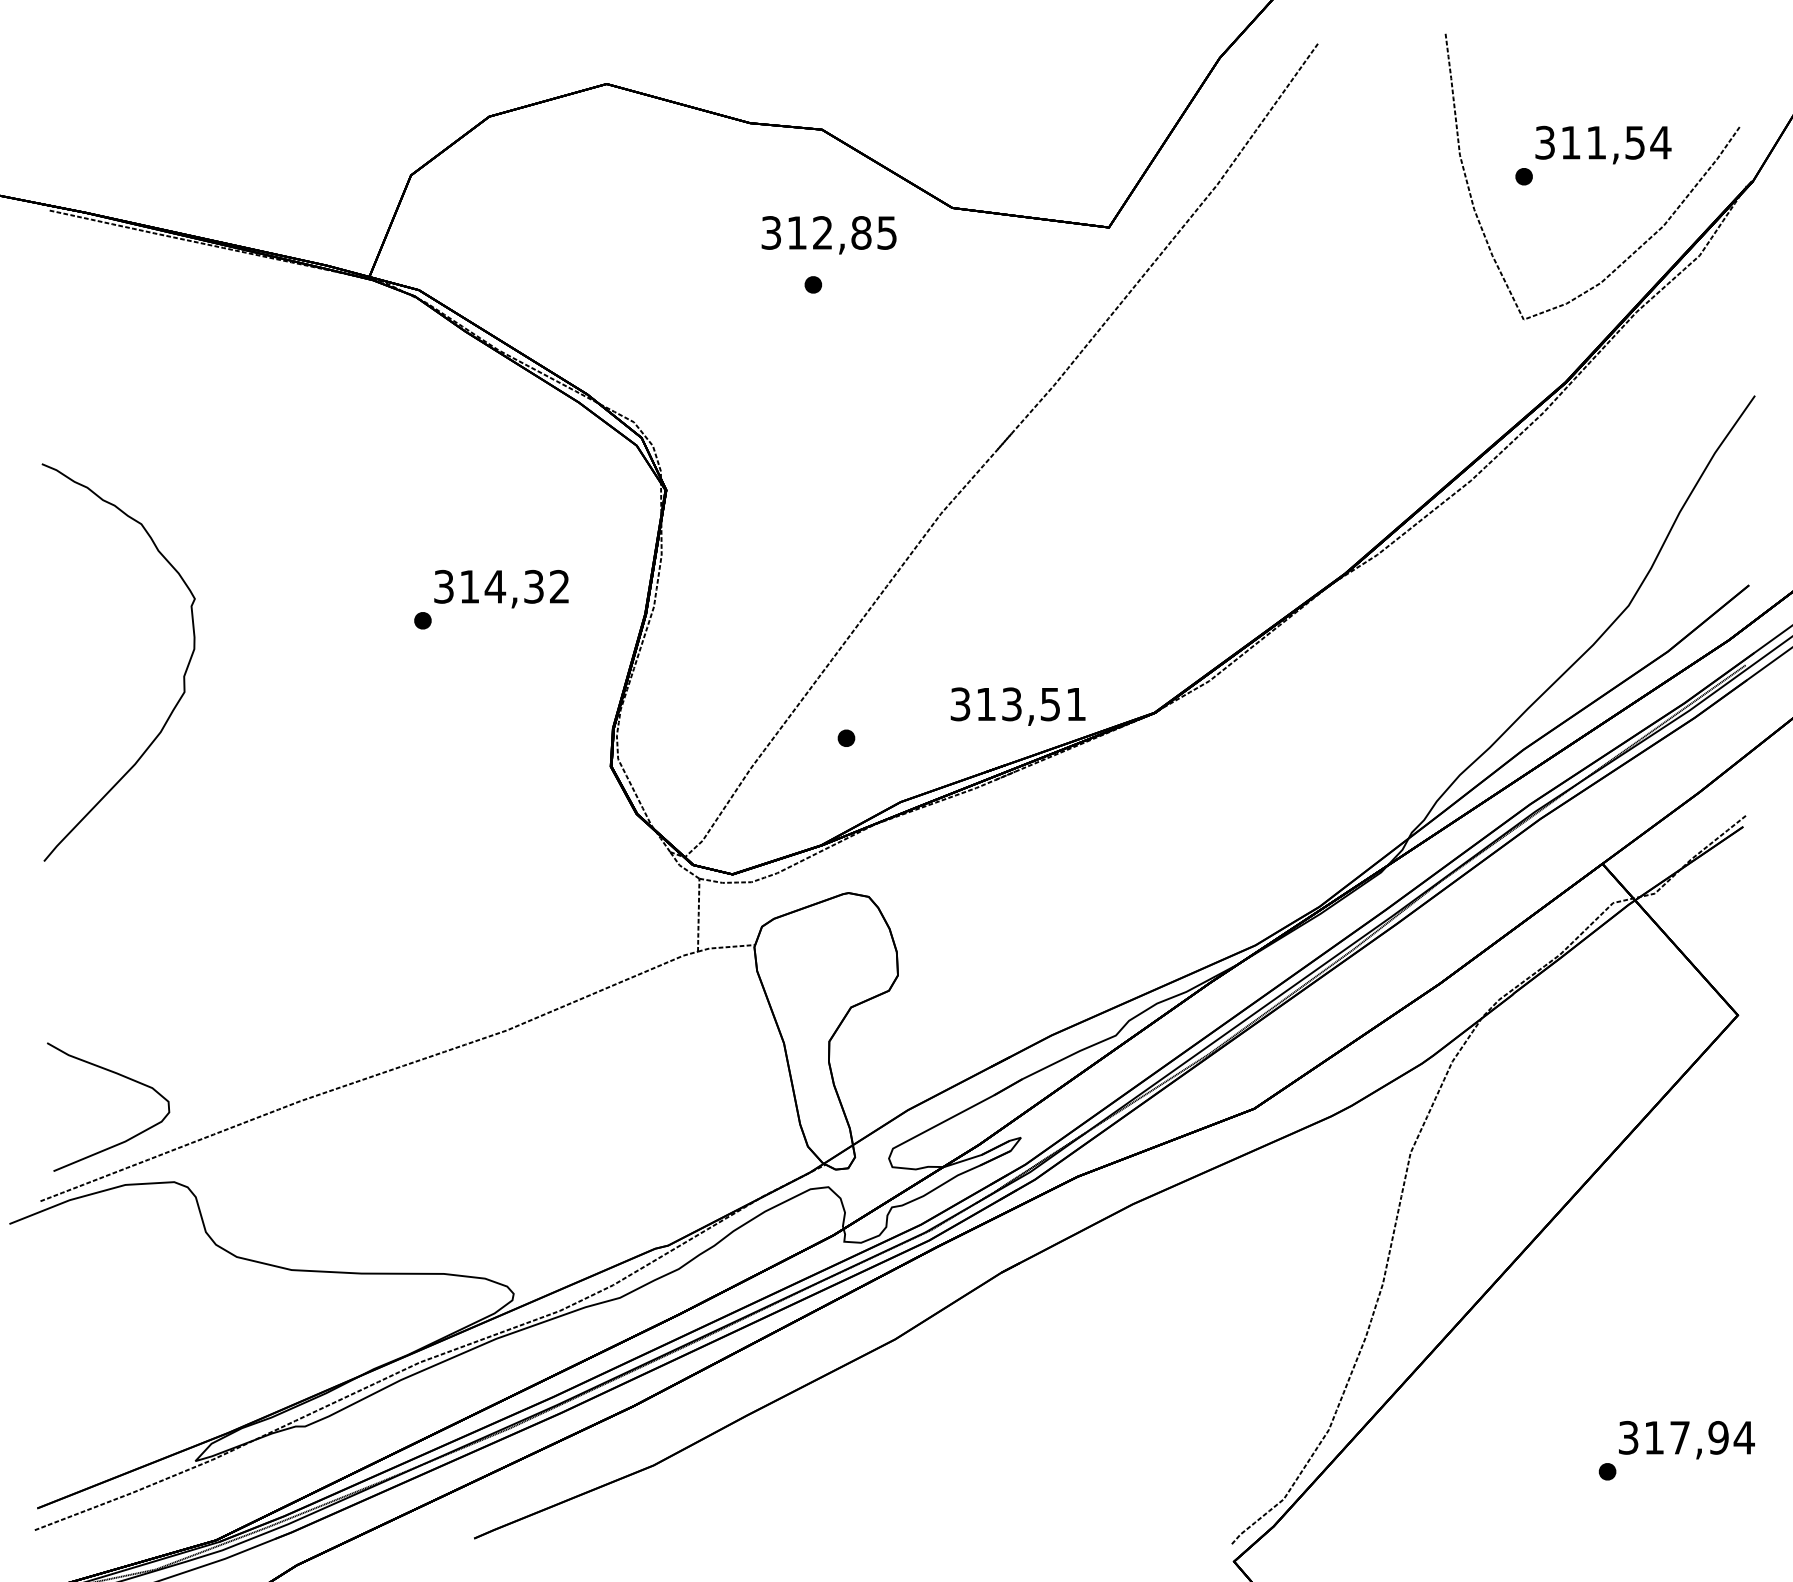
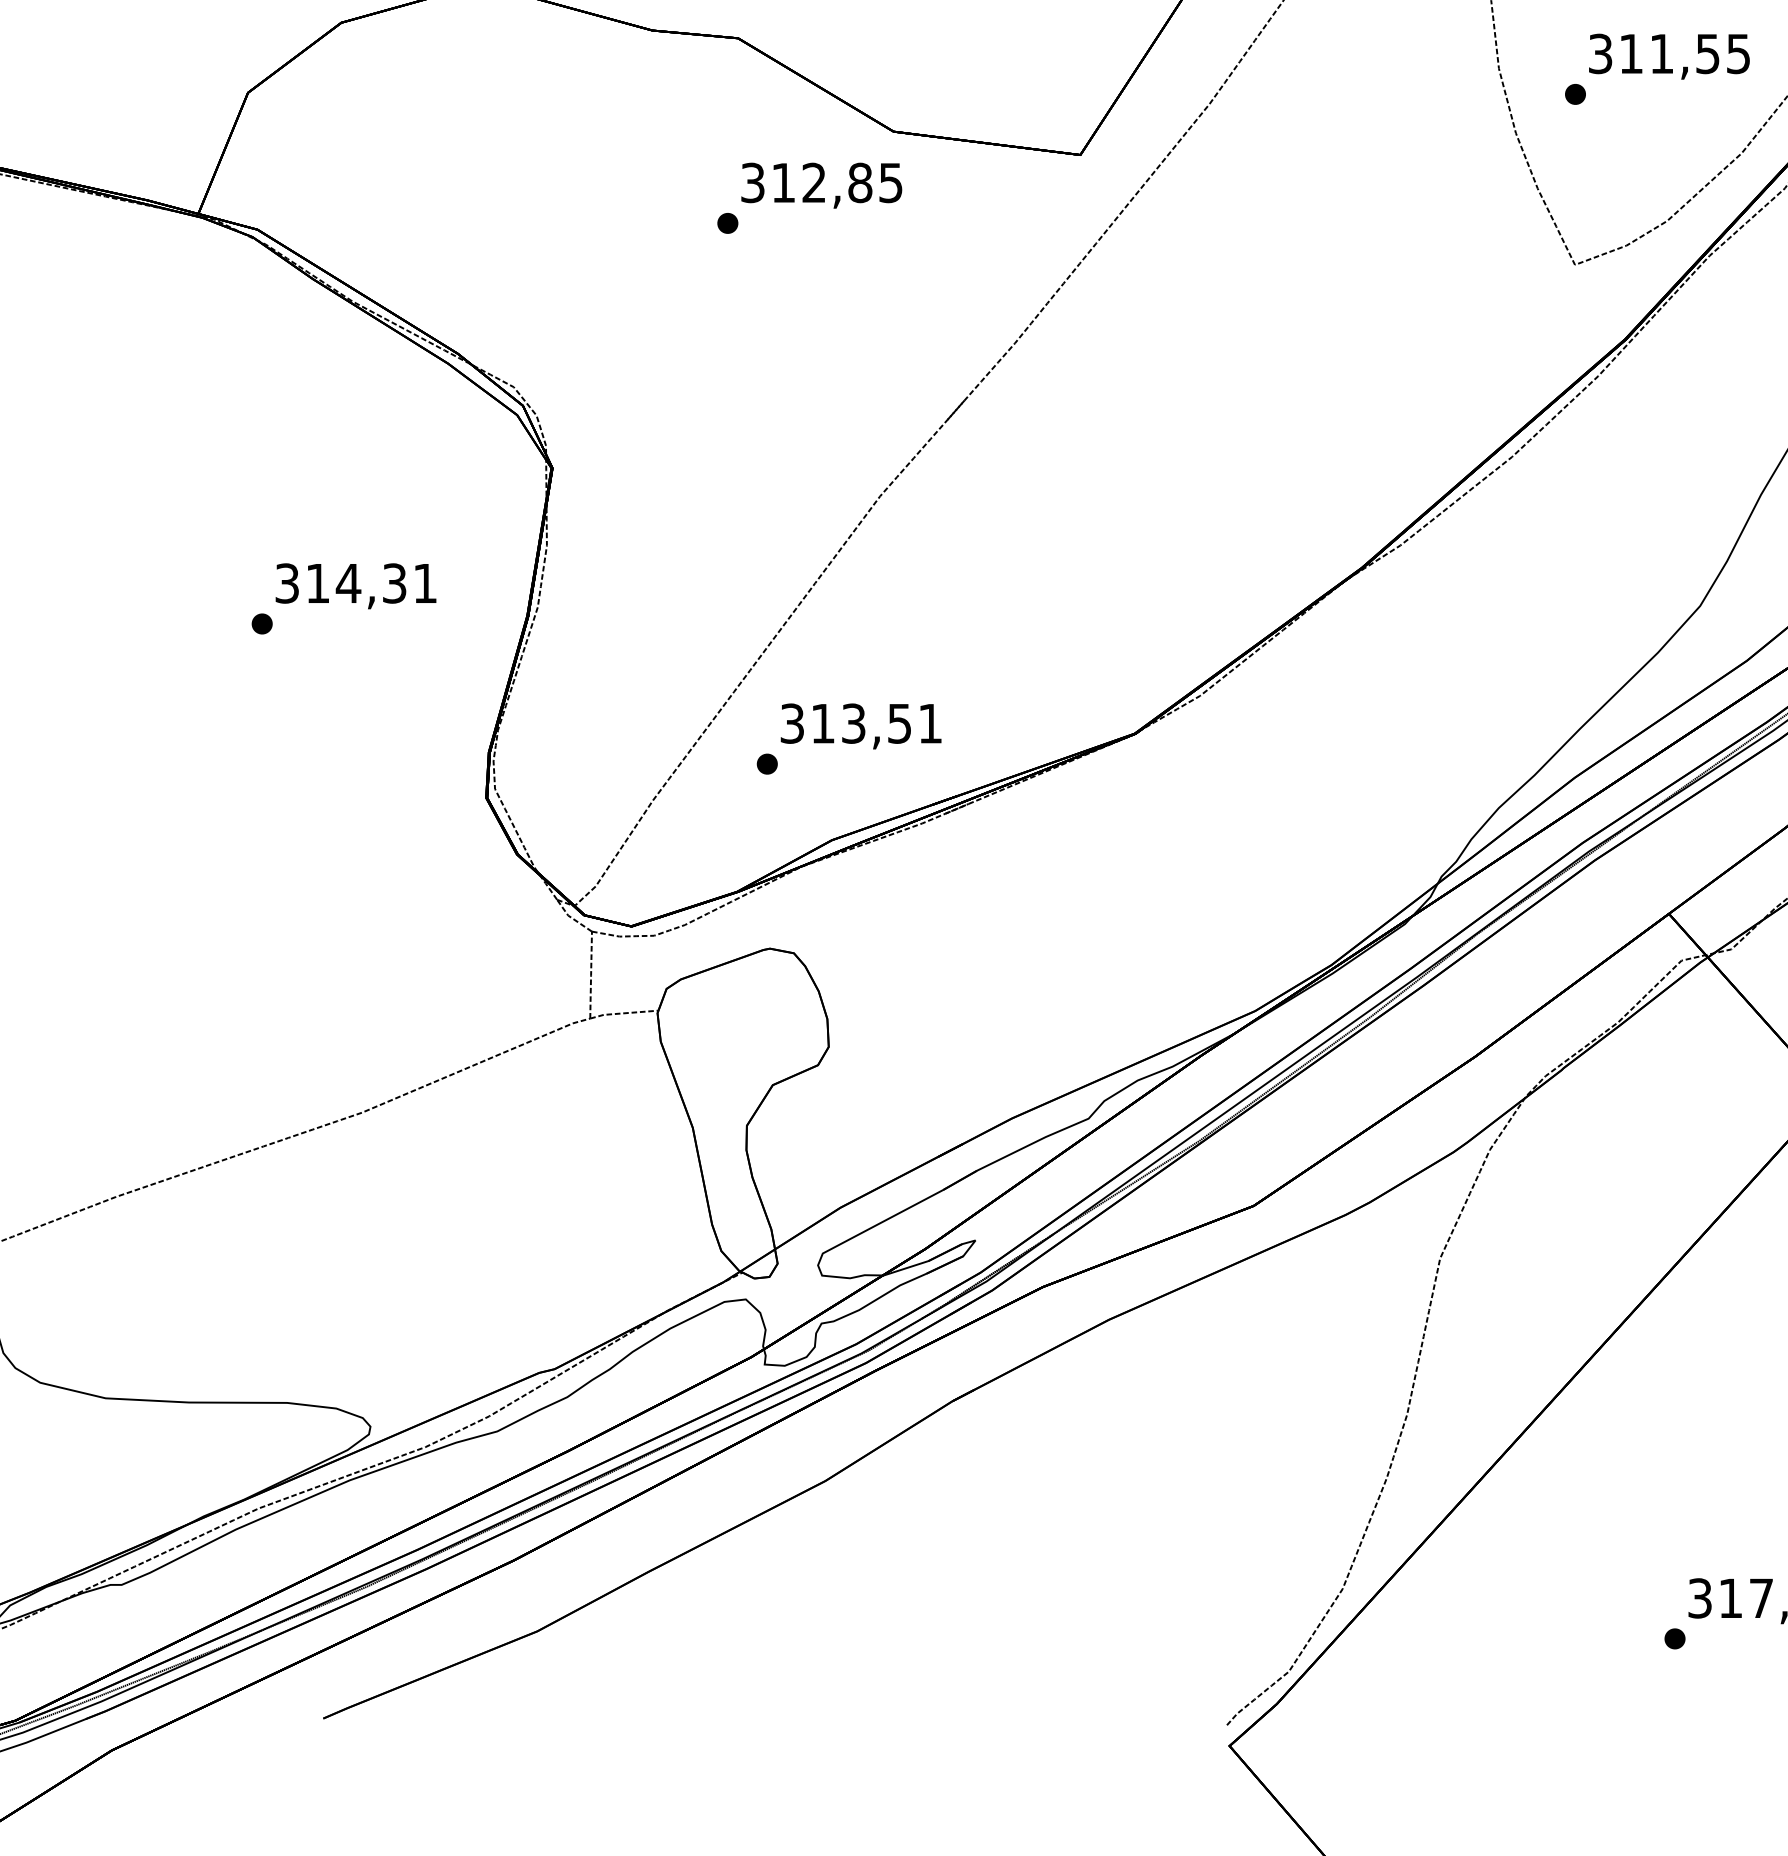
text: (1660, 142) -> (1738, 53), 311,54 -> 311,55
text: (828, 235) -> (821, 185), moved
text: (559, 586) -> (425, 583), 314,32 -> 314,31
text: (1017, 706) -> (860, 726), moved

